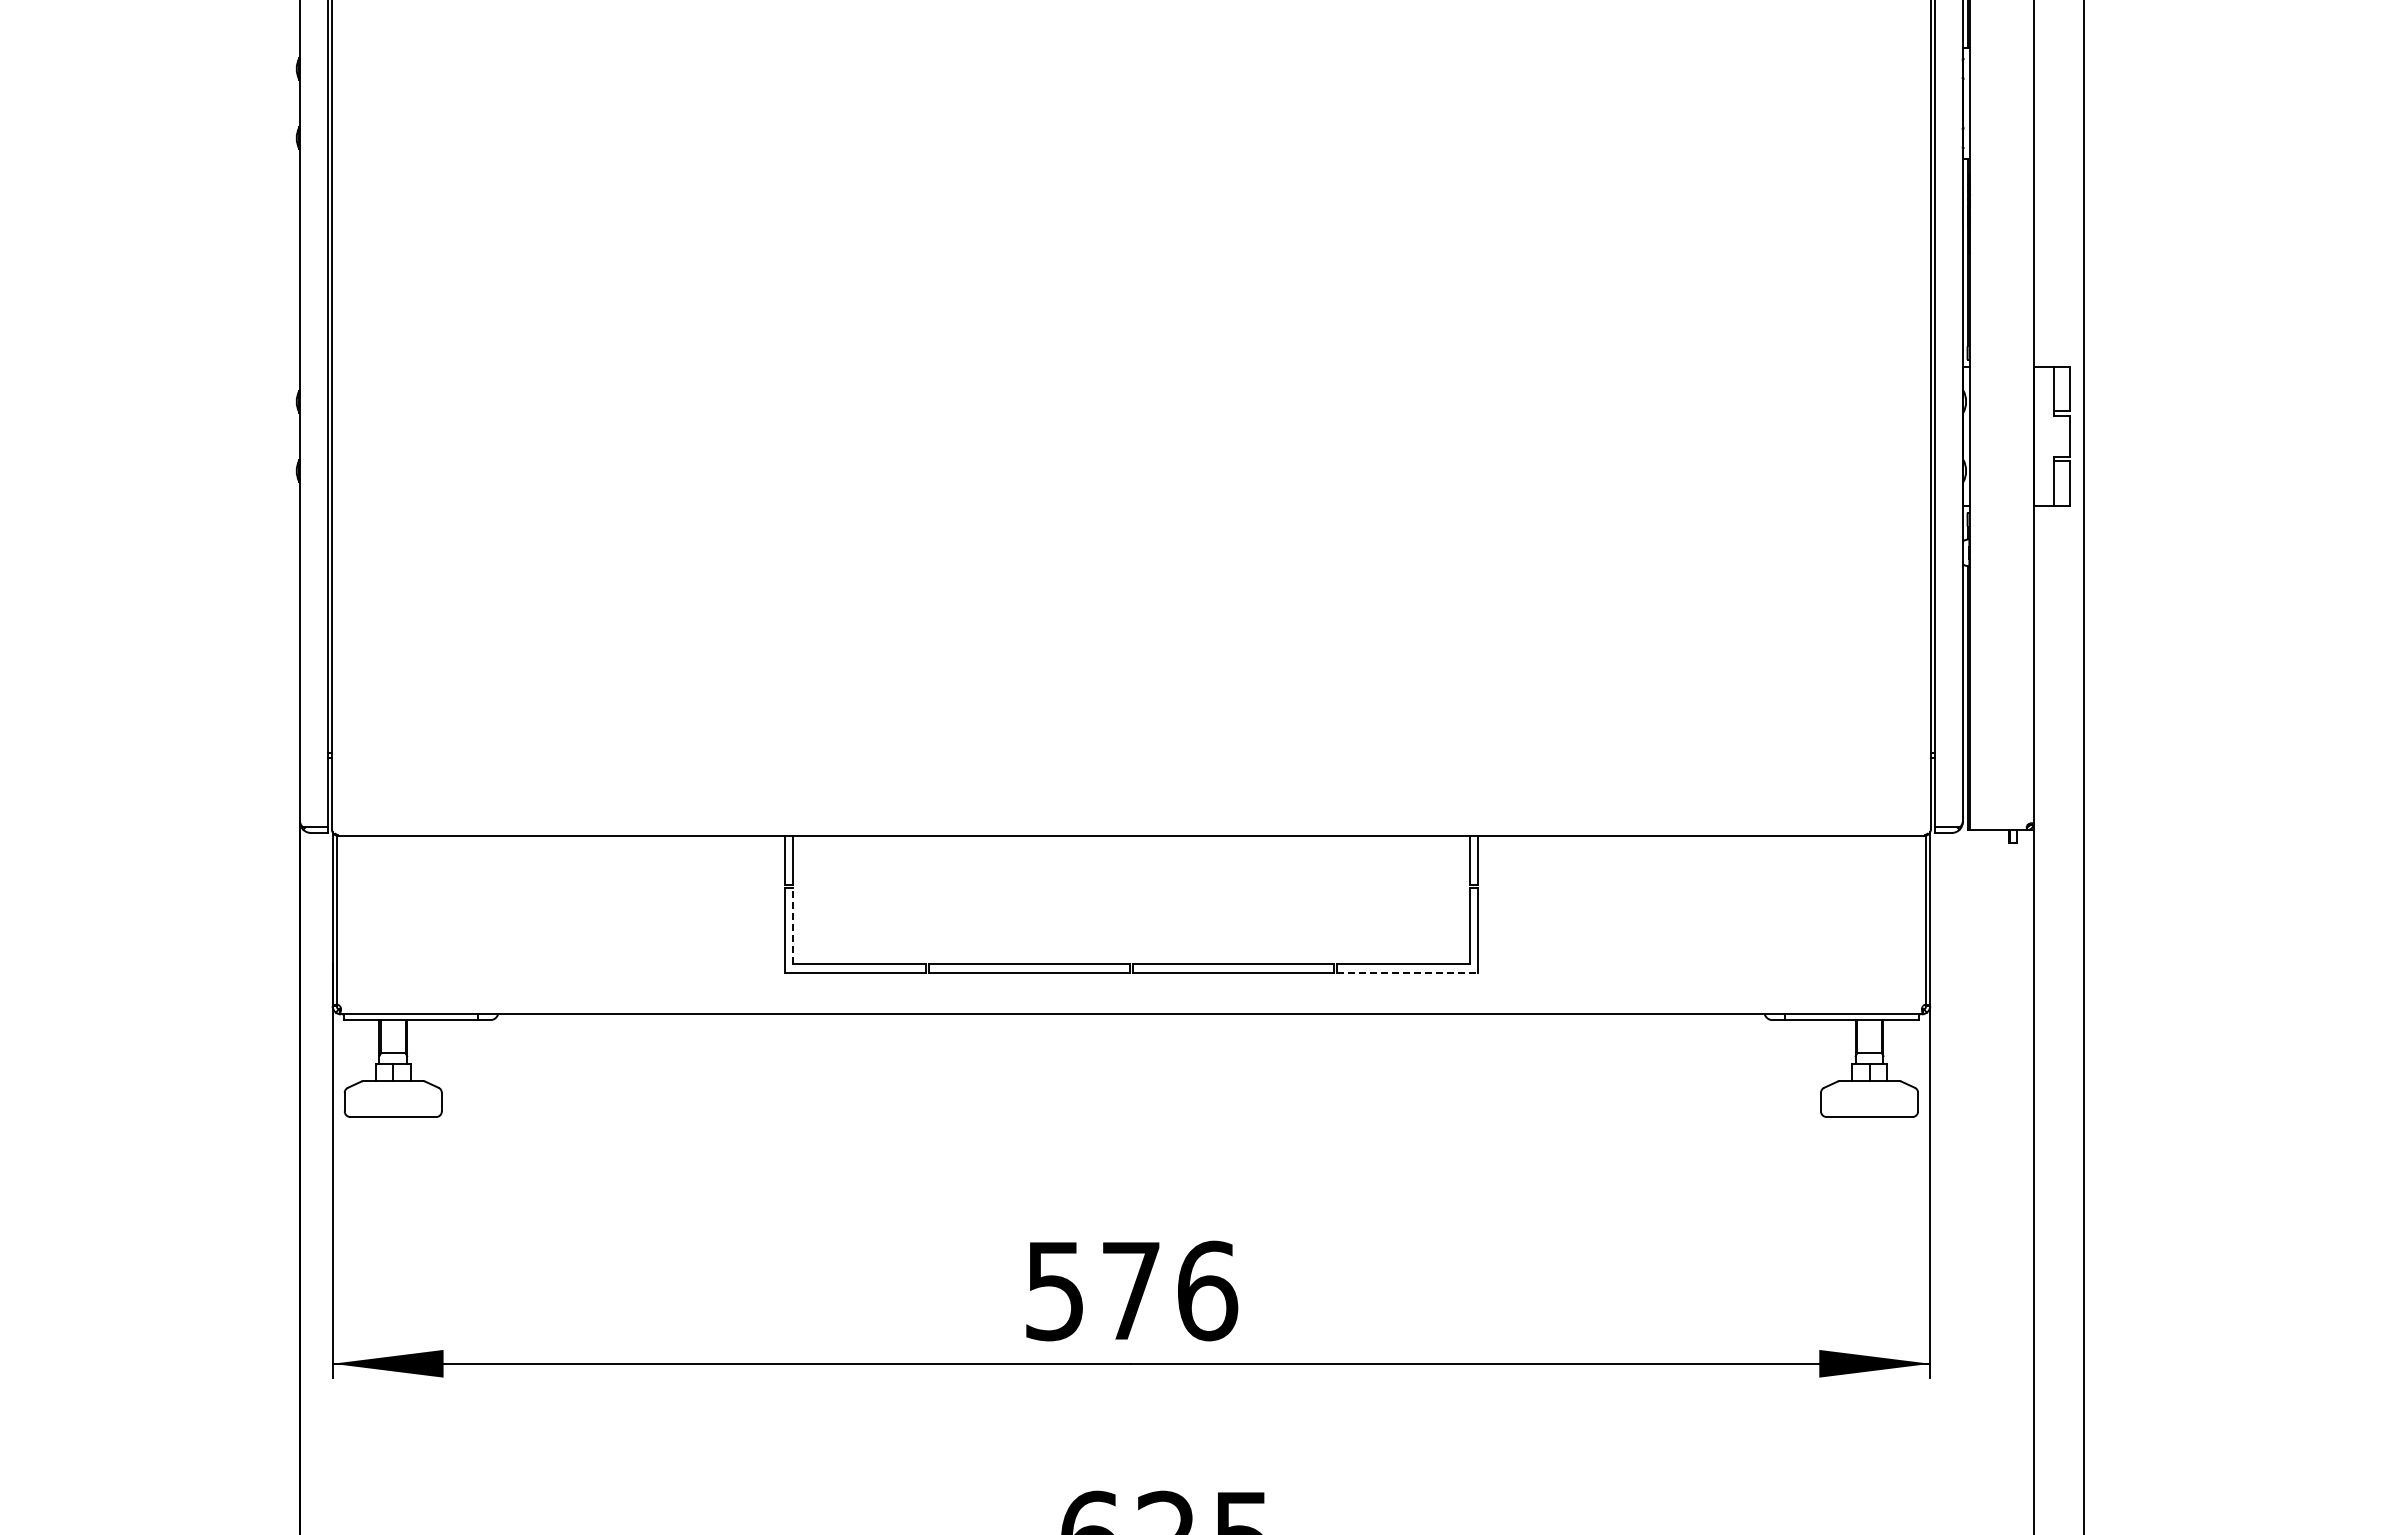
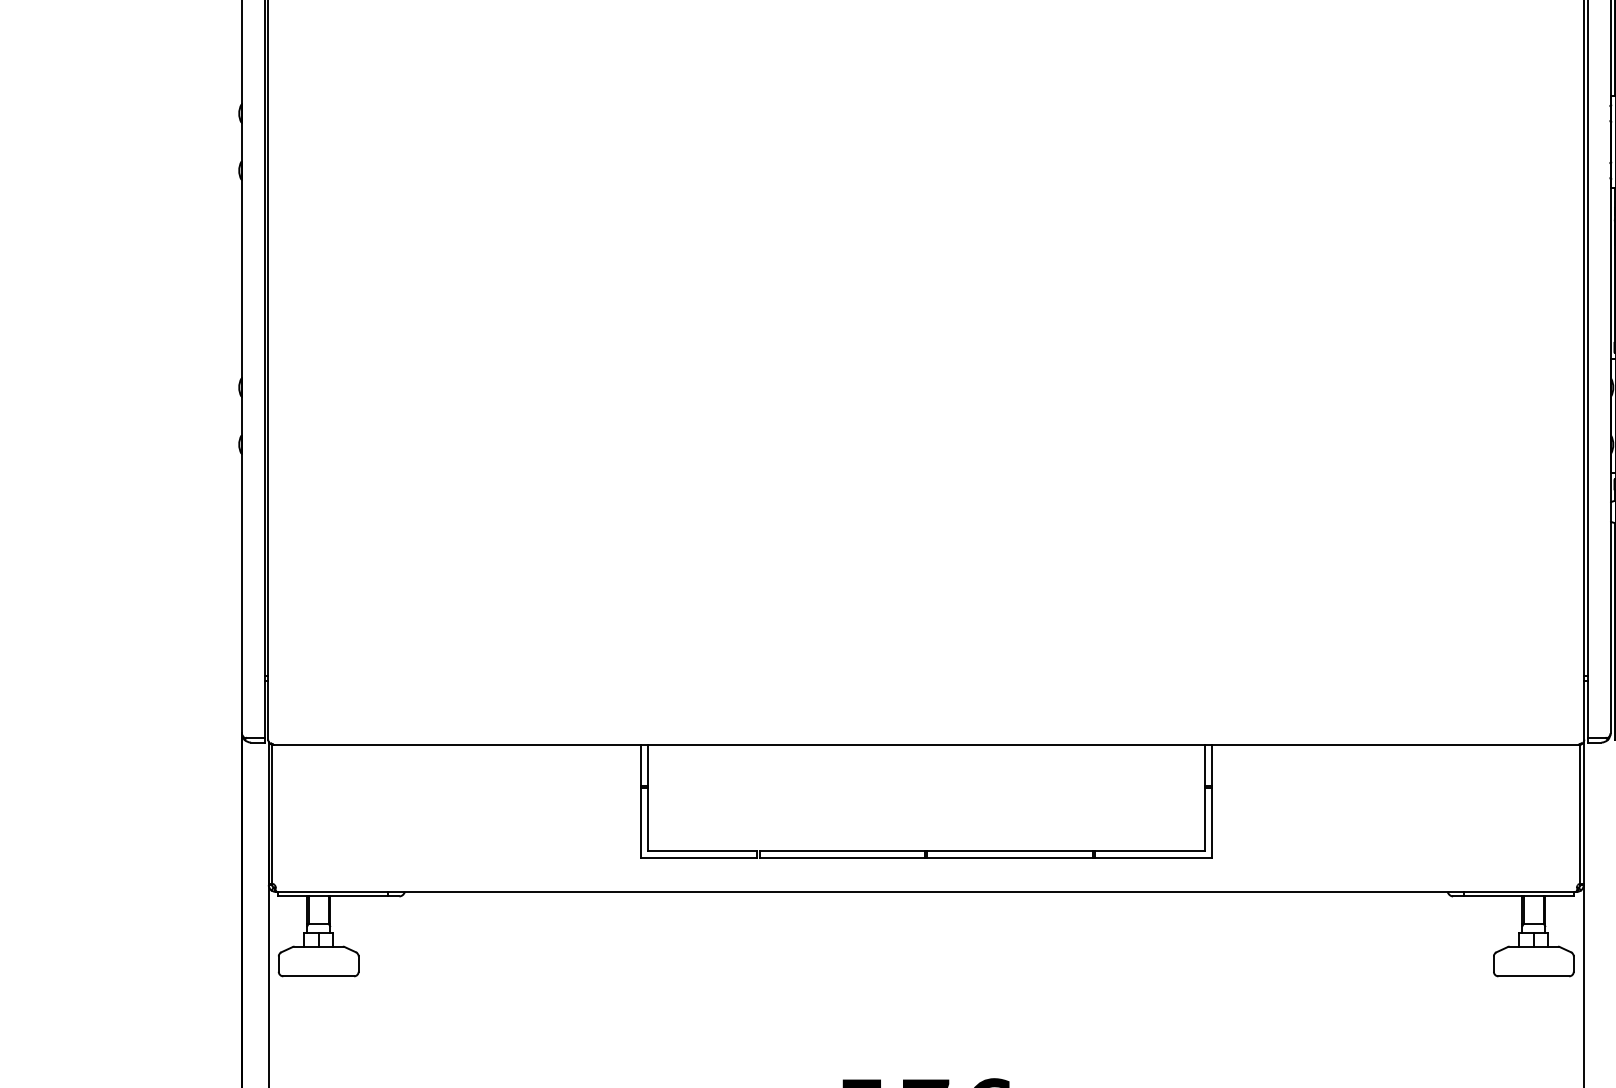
line: (793, 925) -> (648, 818), dashed -> solid
line: (1407, 972) -> (1153, 857), dashed -> solid

